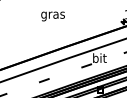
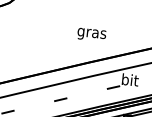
text: (52, 16) -> (91, 34), moved

